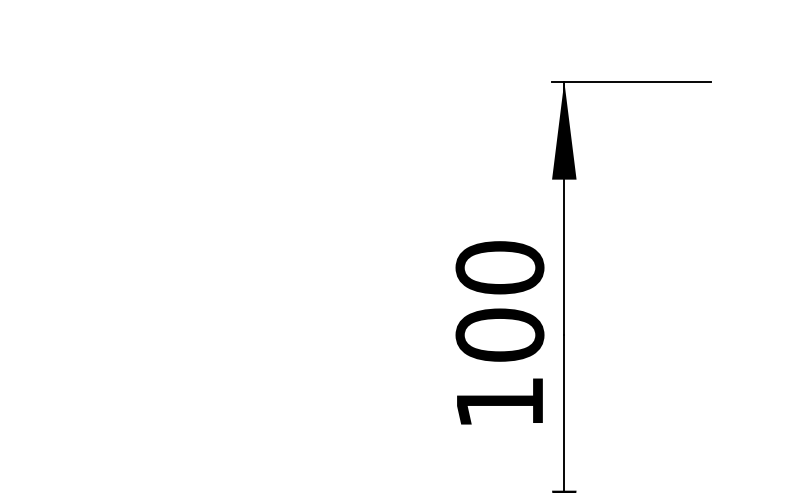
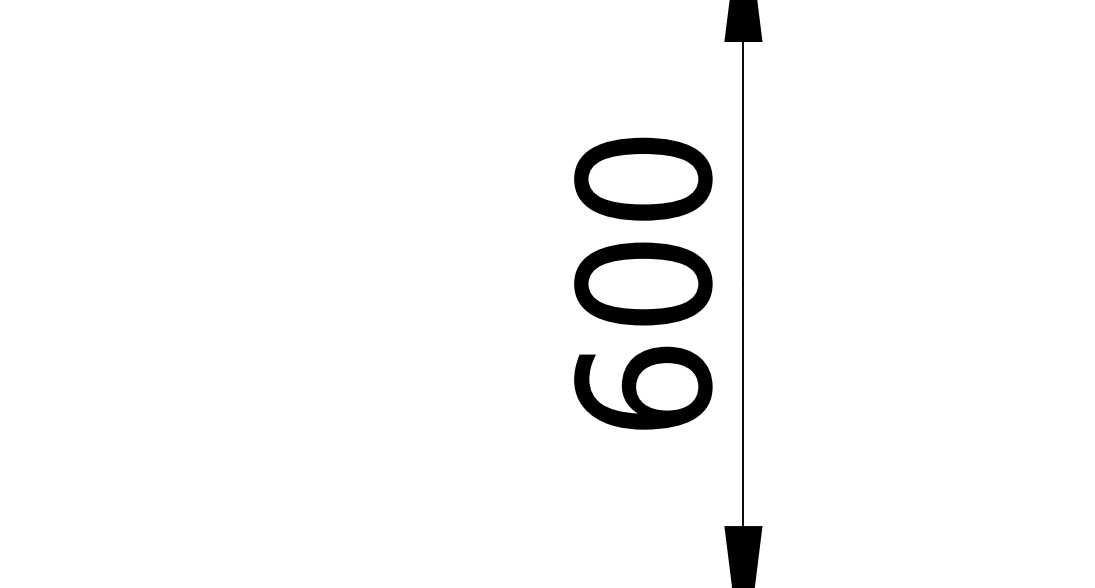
text: (499, 401) -> (642, 387), 100 -> 600

